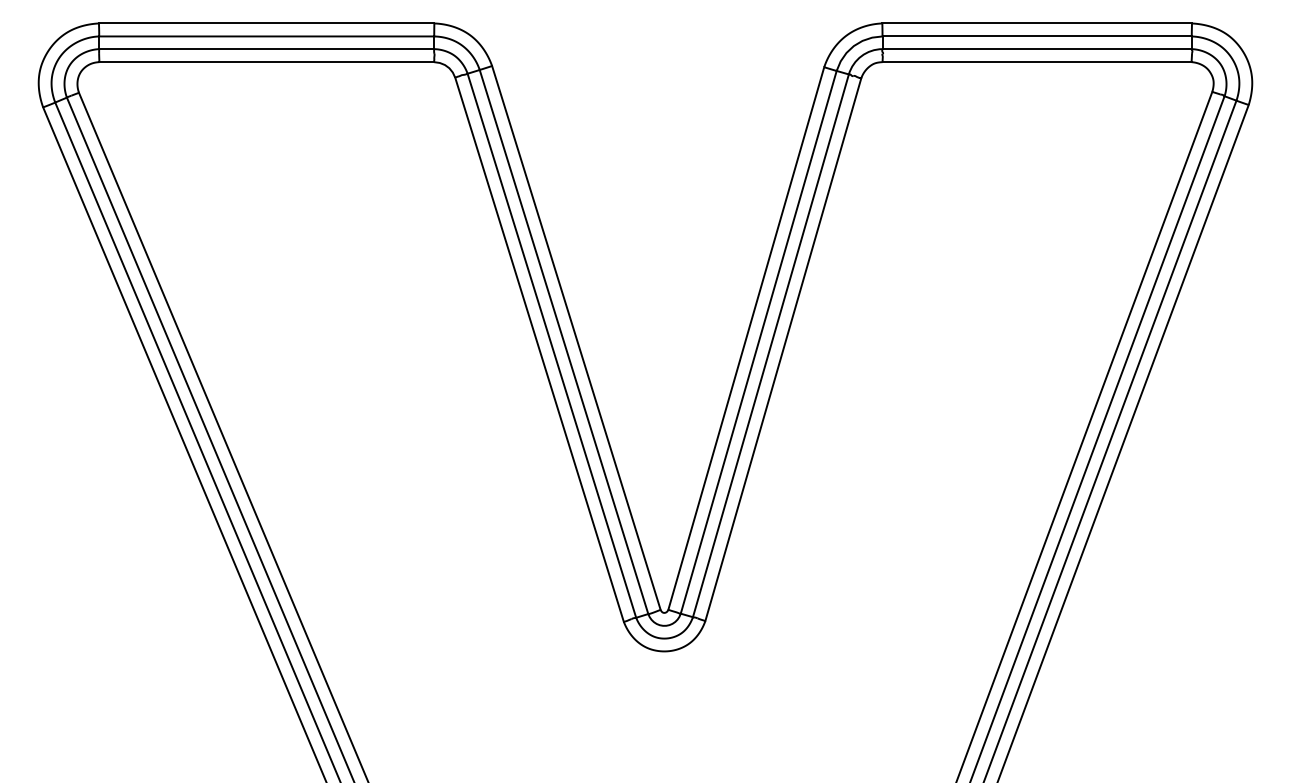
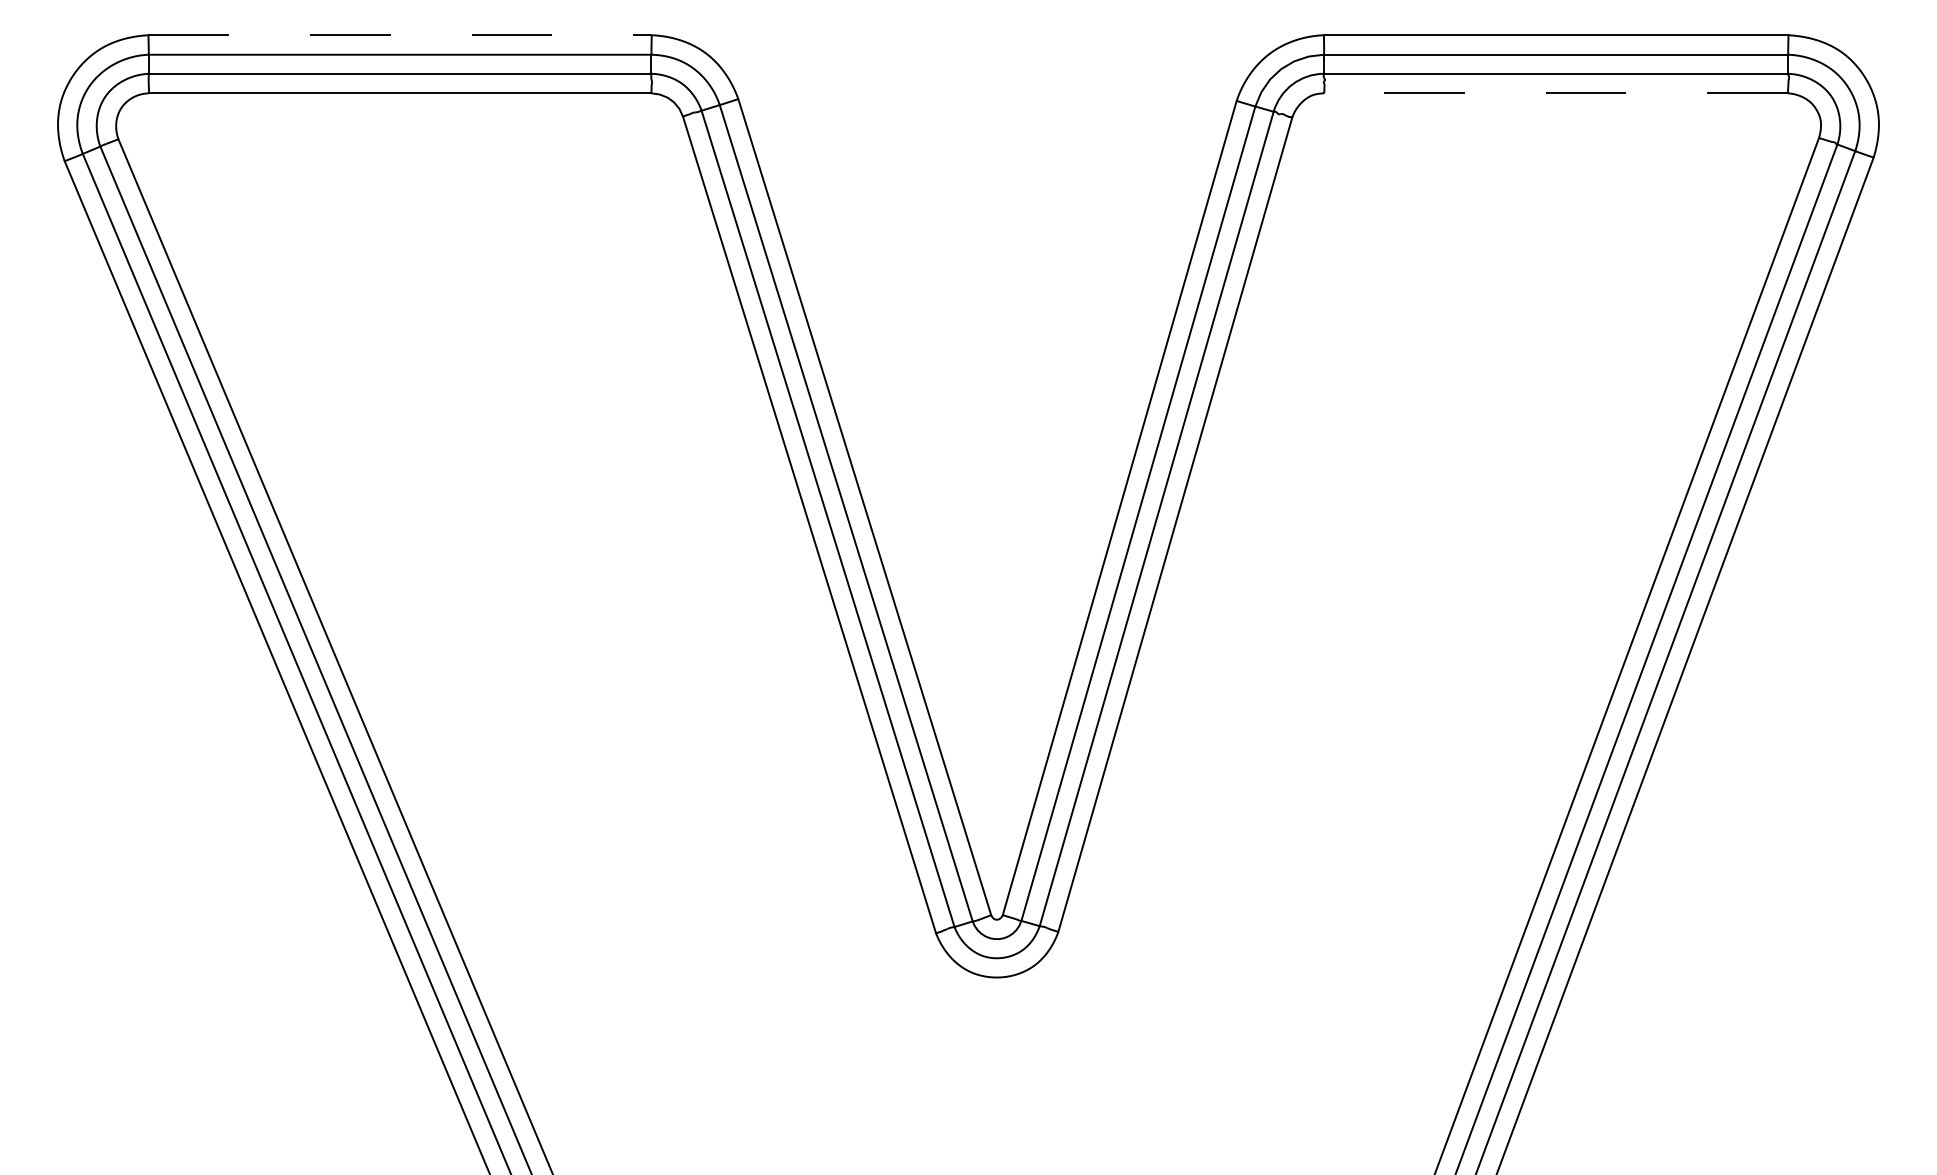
line: (266, 23) -> (399, 35), solid -> dashed
line: (1036, 62) -> (1555, 93), solid -> dashed

